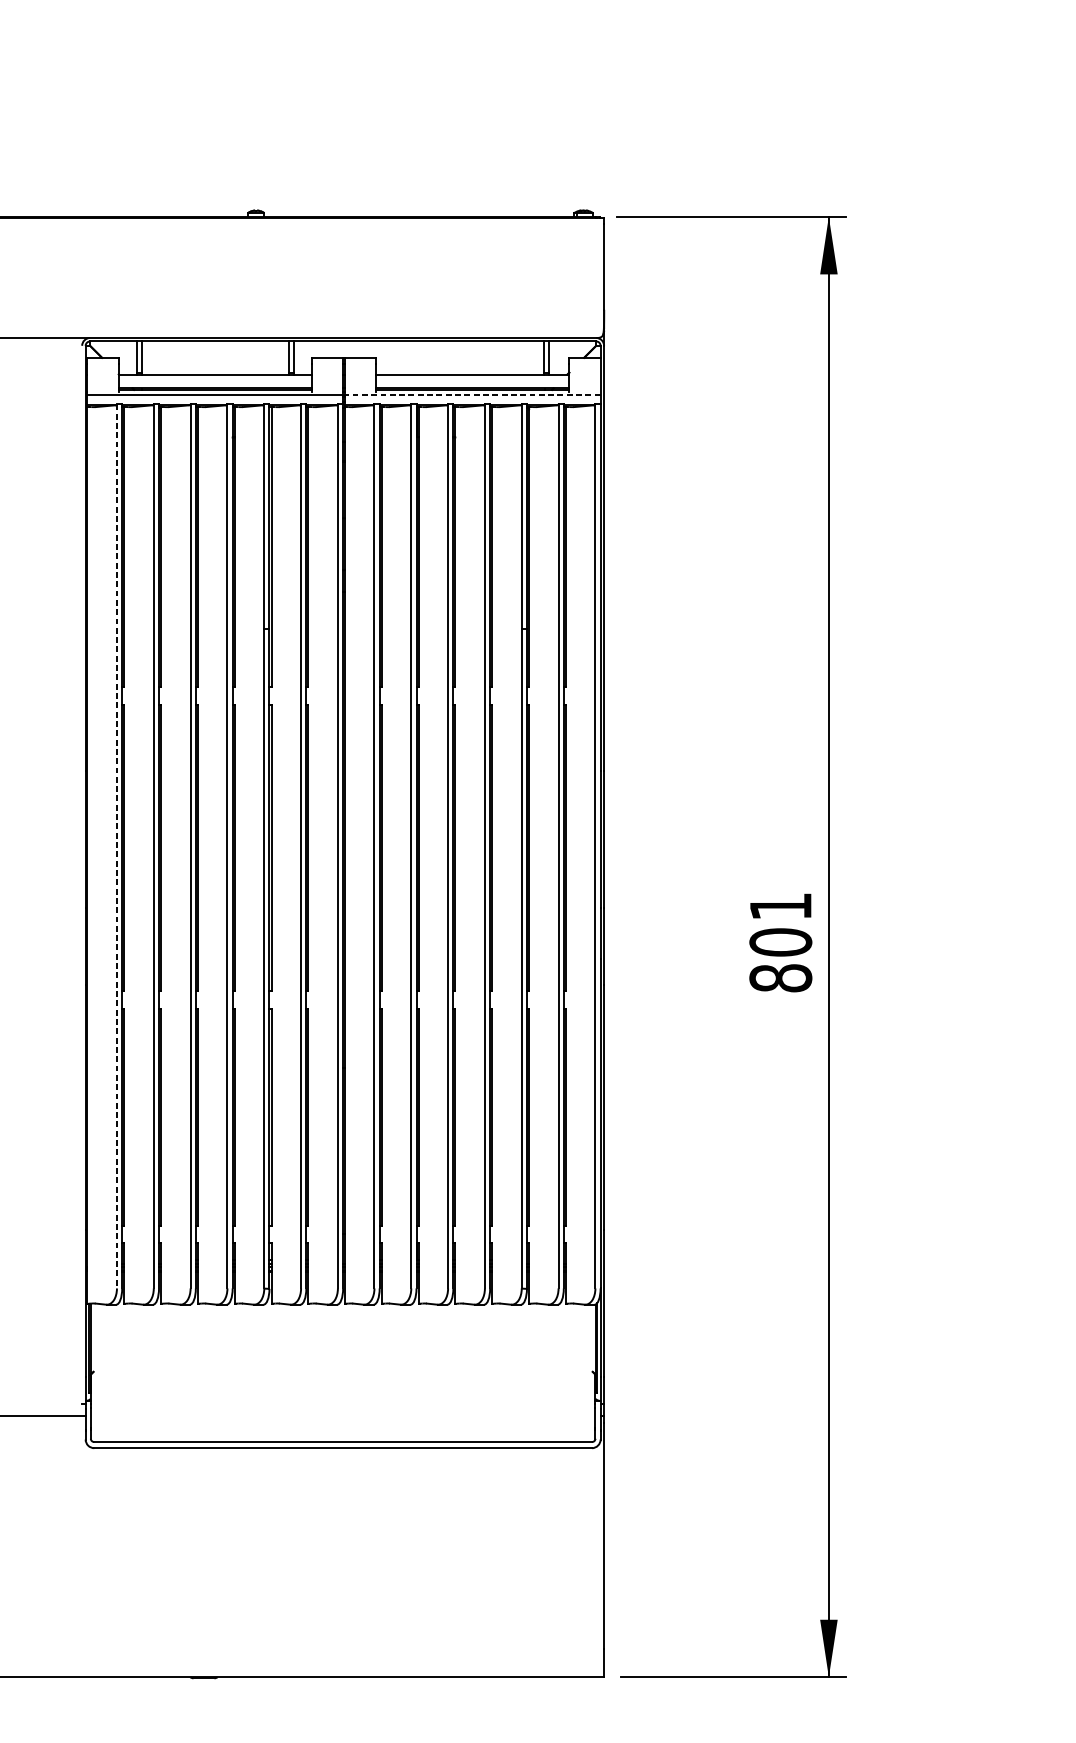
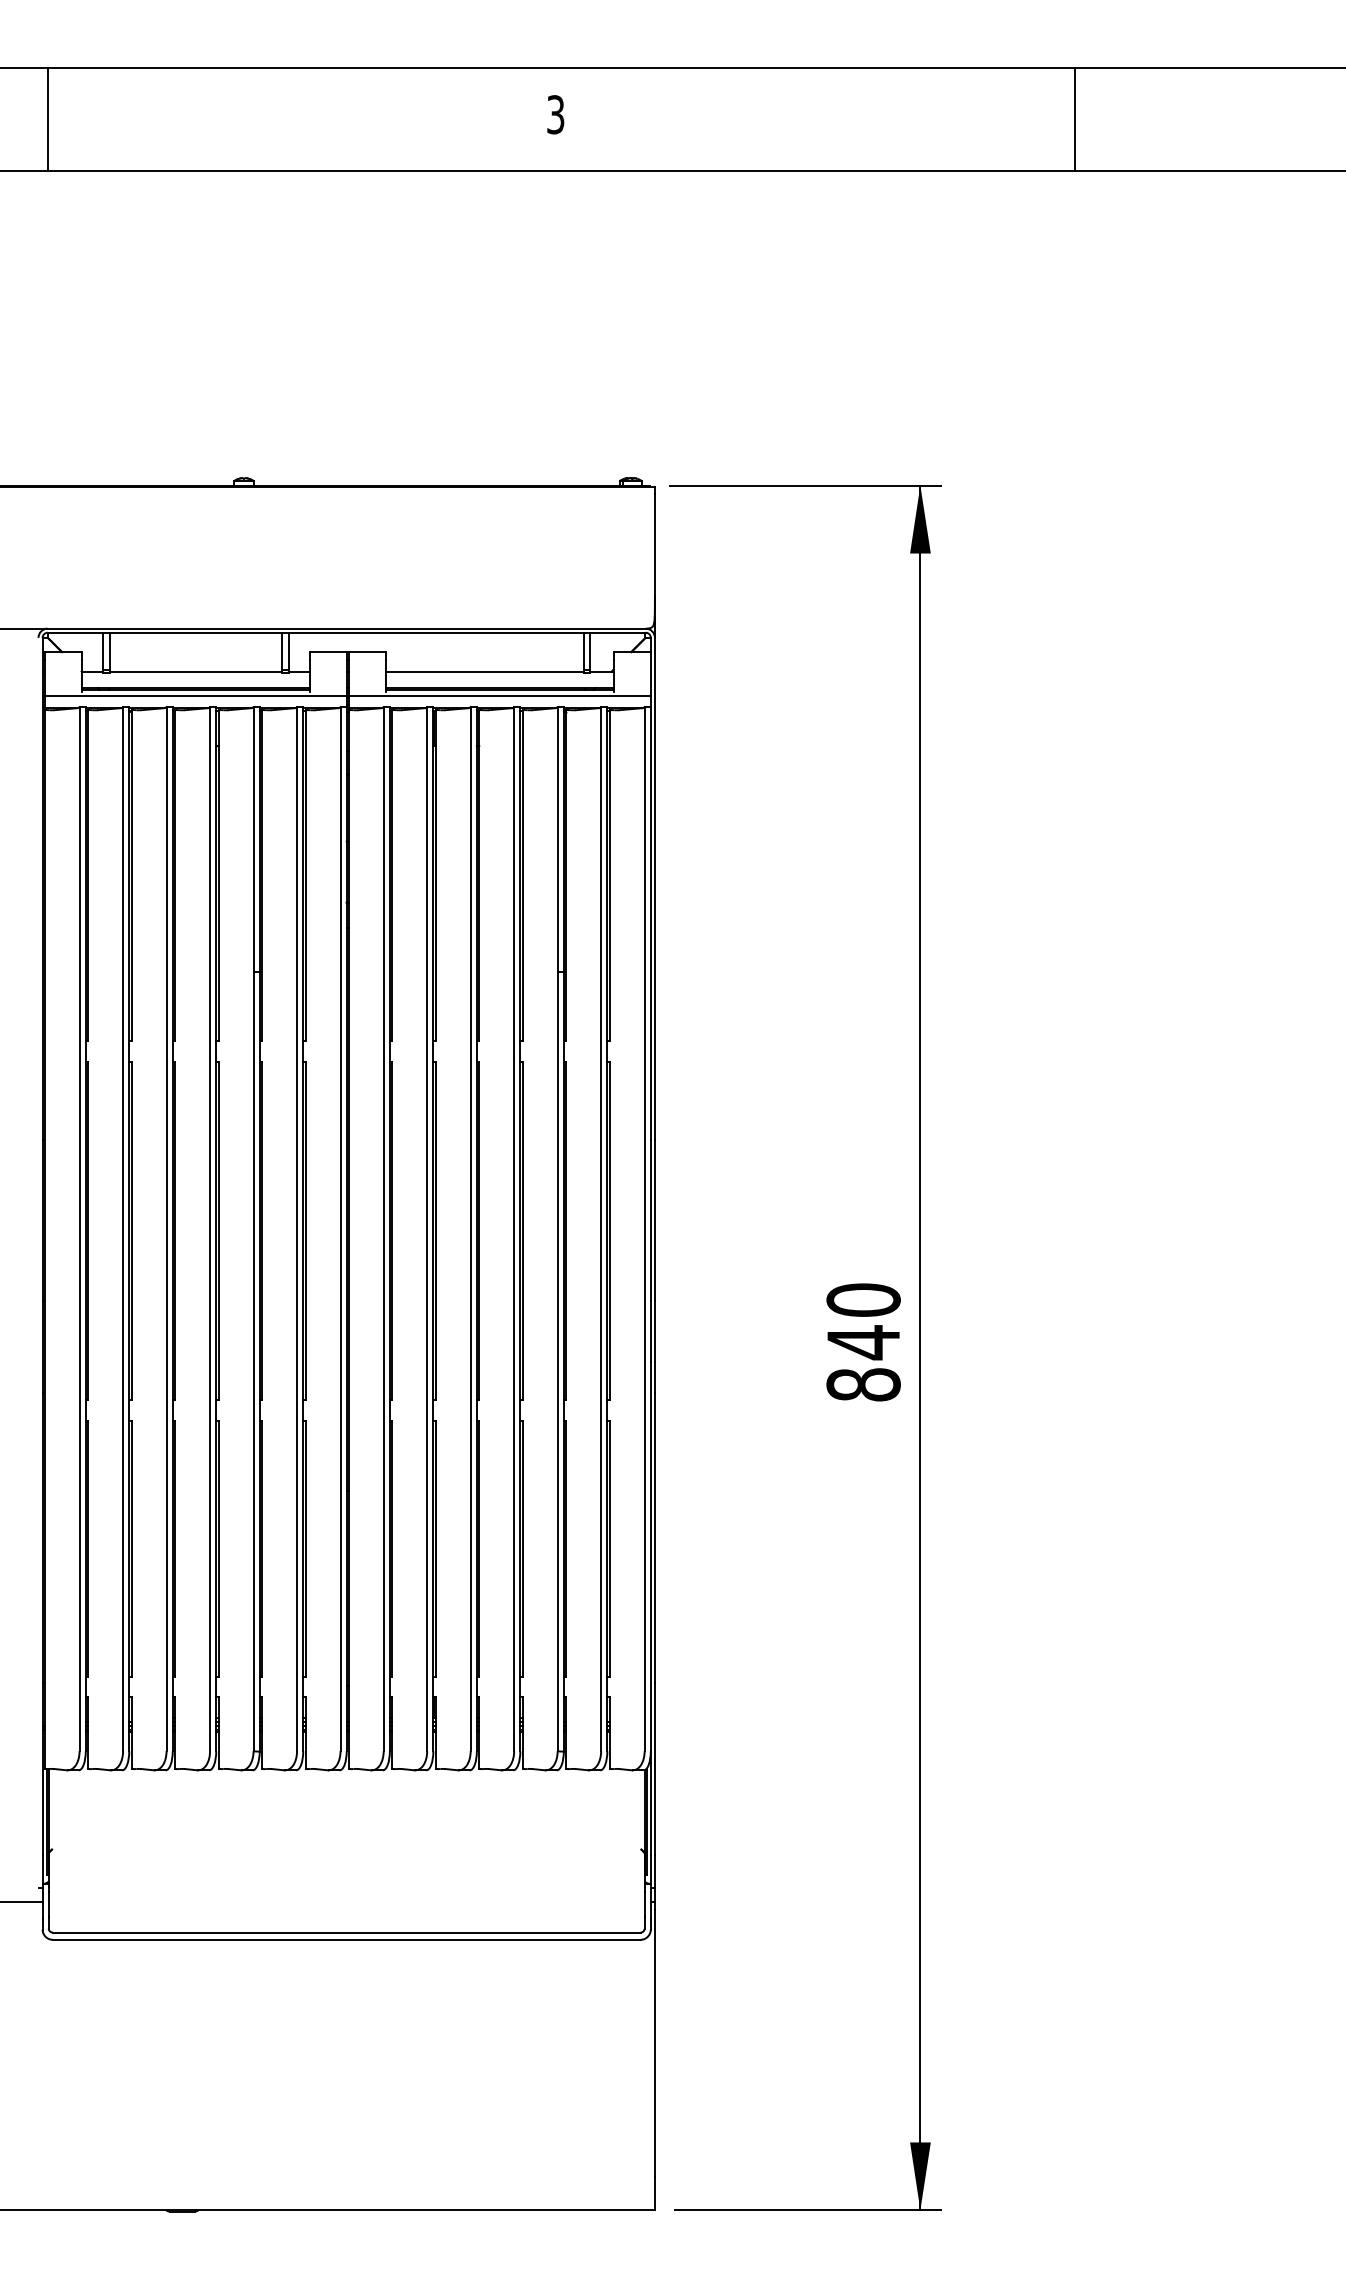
line: (472, 394) -> (499, 695), dashed -> solid
line: (116, 846) -> (79, 1229), dashed -> solid
text: (780, 924) -> (863, 1321), 801 -> 840

